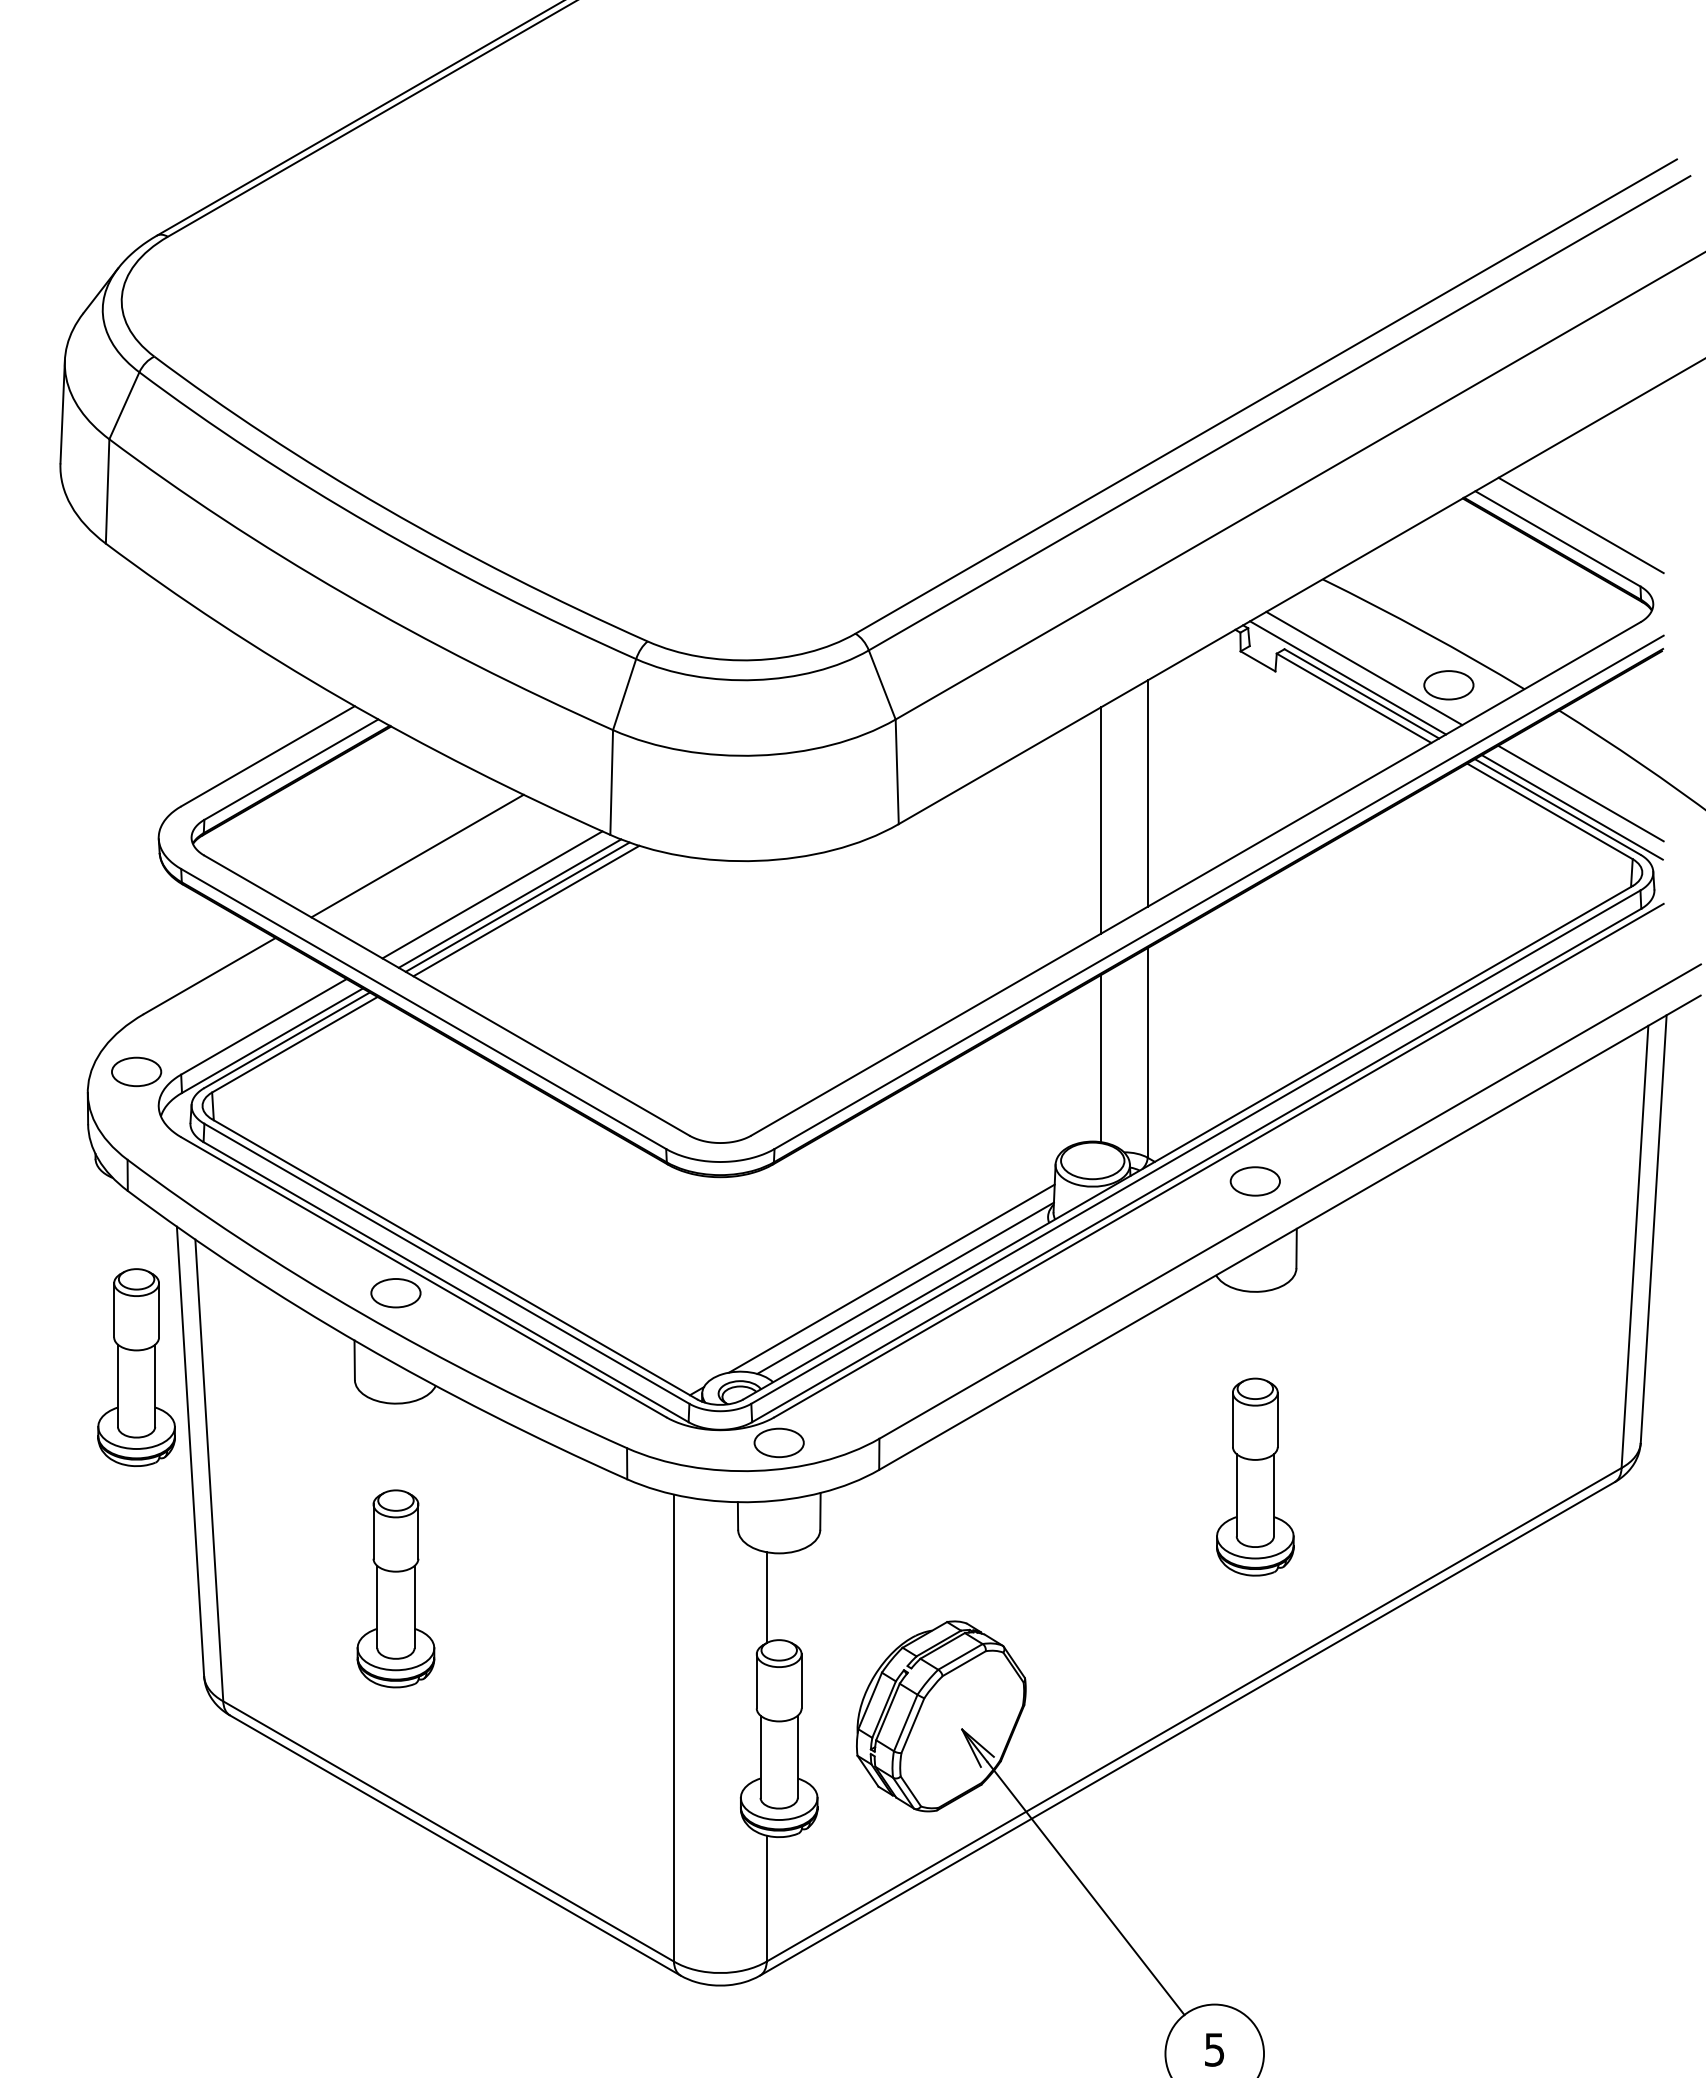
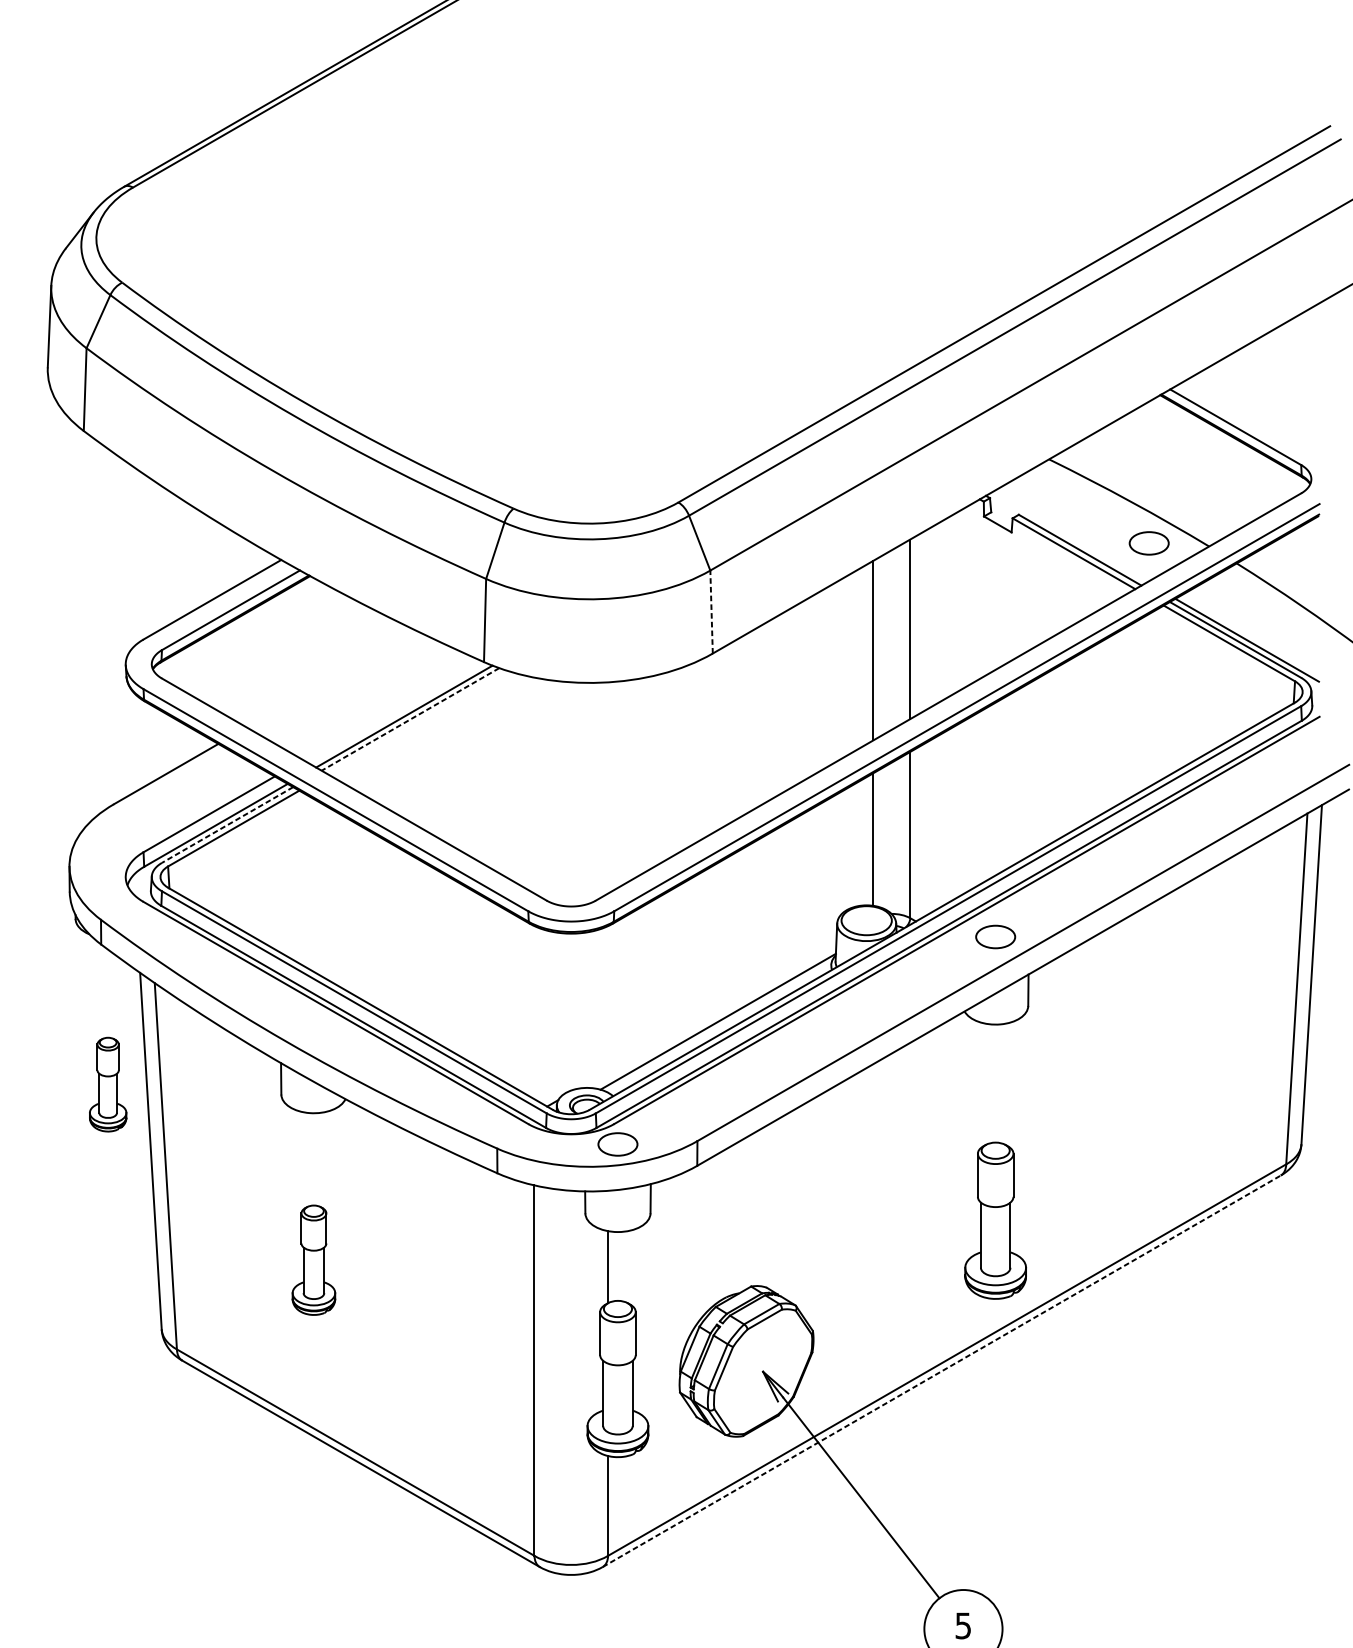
line: (1580, 525) -> (1253, 416), removed
line: (1364, 668) -> (1082, 530), removed
line: (1348, 677) -> (1069, 537), removed
line: (897, 771) -> (711, 611), solid -> dashed
line: (1580, 793) -> (1253, 629), removed
line: (417, 855) -> (331, 678), removed
line: (492, 894) -> (390, 709), removed
line: (517, 907) -> (410, 719), solid -> dashed
line: (526, 910) -> (417, 722), removed
line: (287, 1040) -> (227, 825), solid -> dashed
part: (136, 1071) -> (108, 849), removed
line: (891, 1278) -> (707, 1013), removed
part: (395, 1293) -> (313, 1025), removed
part: (136, 1367) -> (108, 1084), size x0.6
part: (1255, 1476) -> (995, 1220), moved
part: (395, 1588) -> (313, 1259), size x0.7
line: (1187, 1728) -> (941, 1370), solid -> dashed

